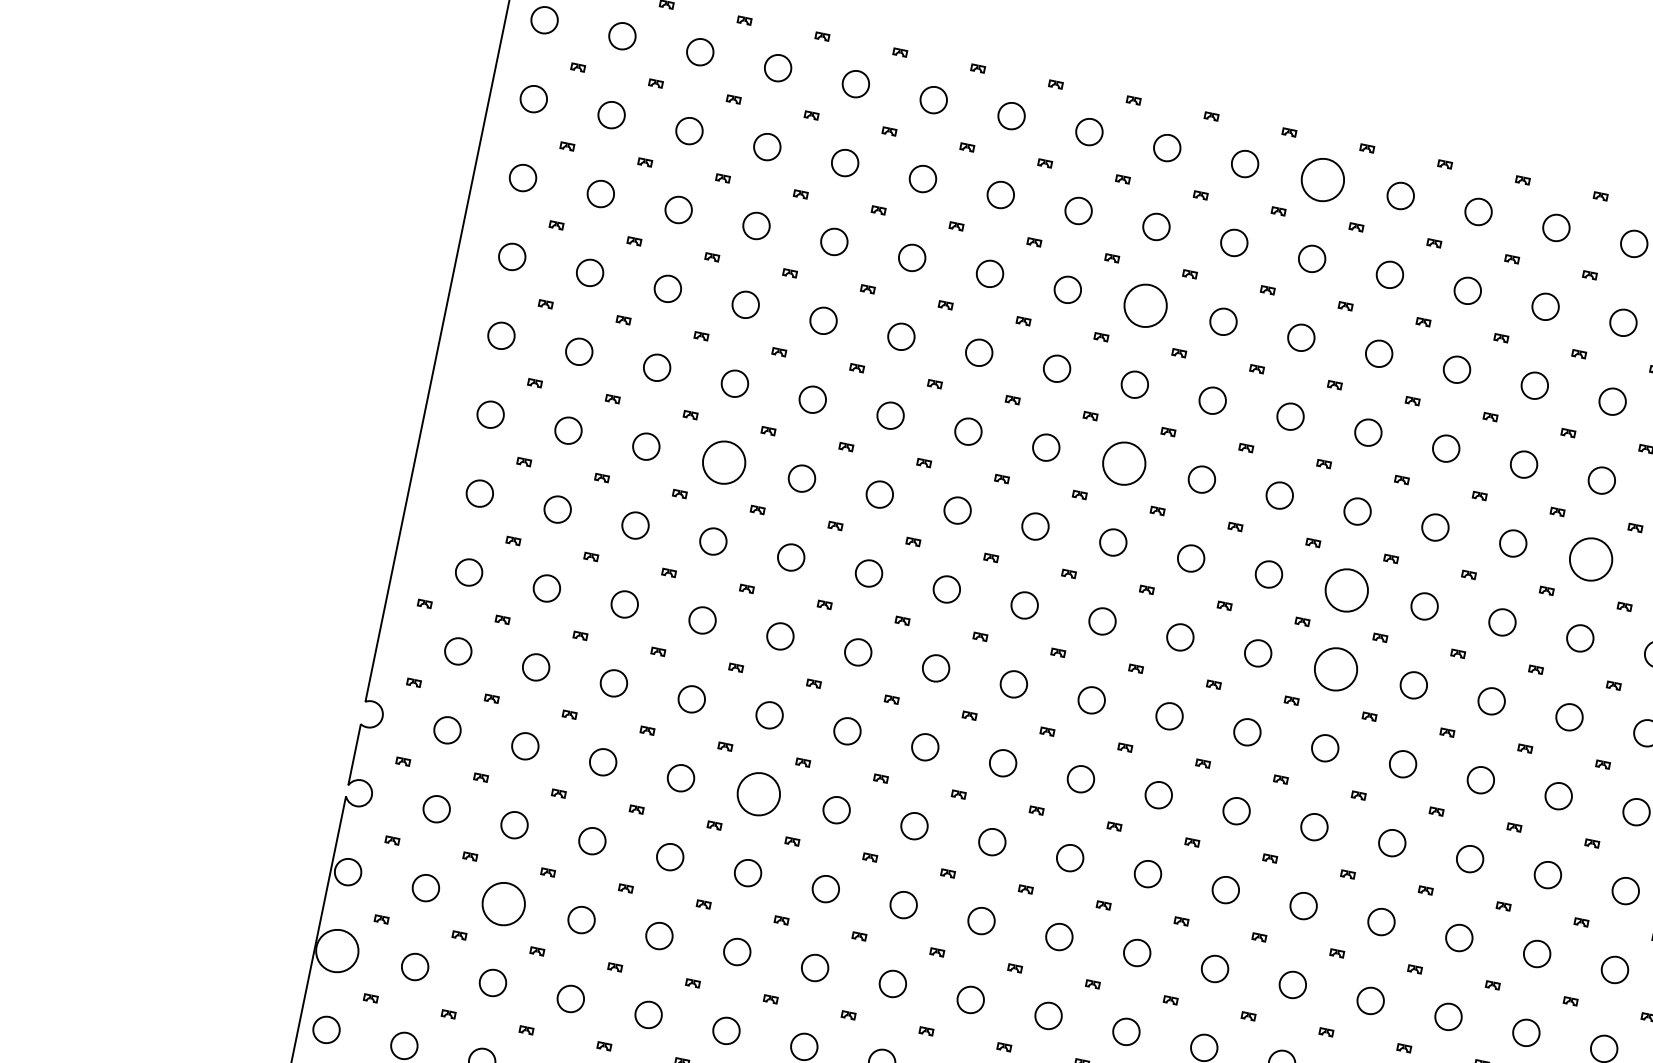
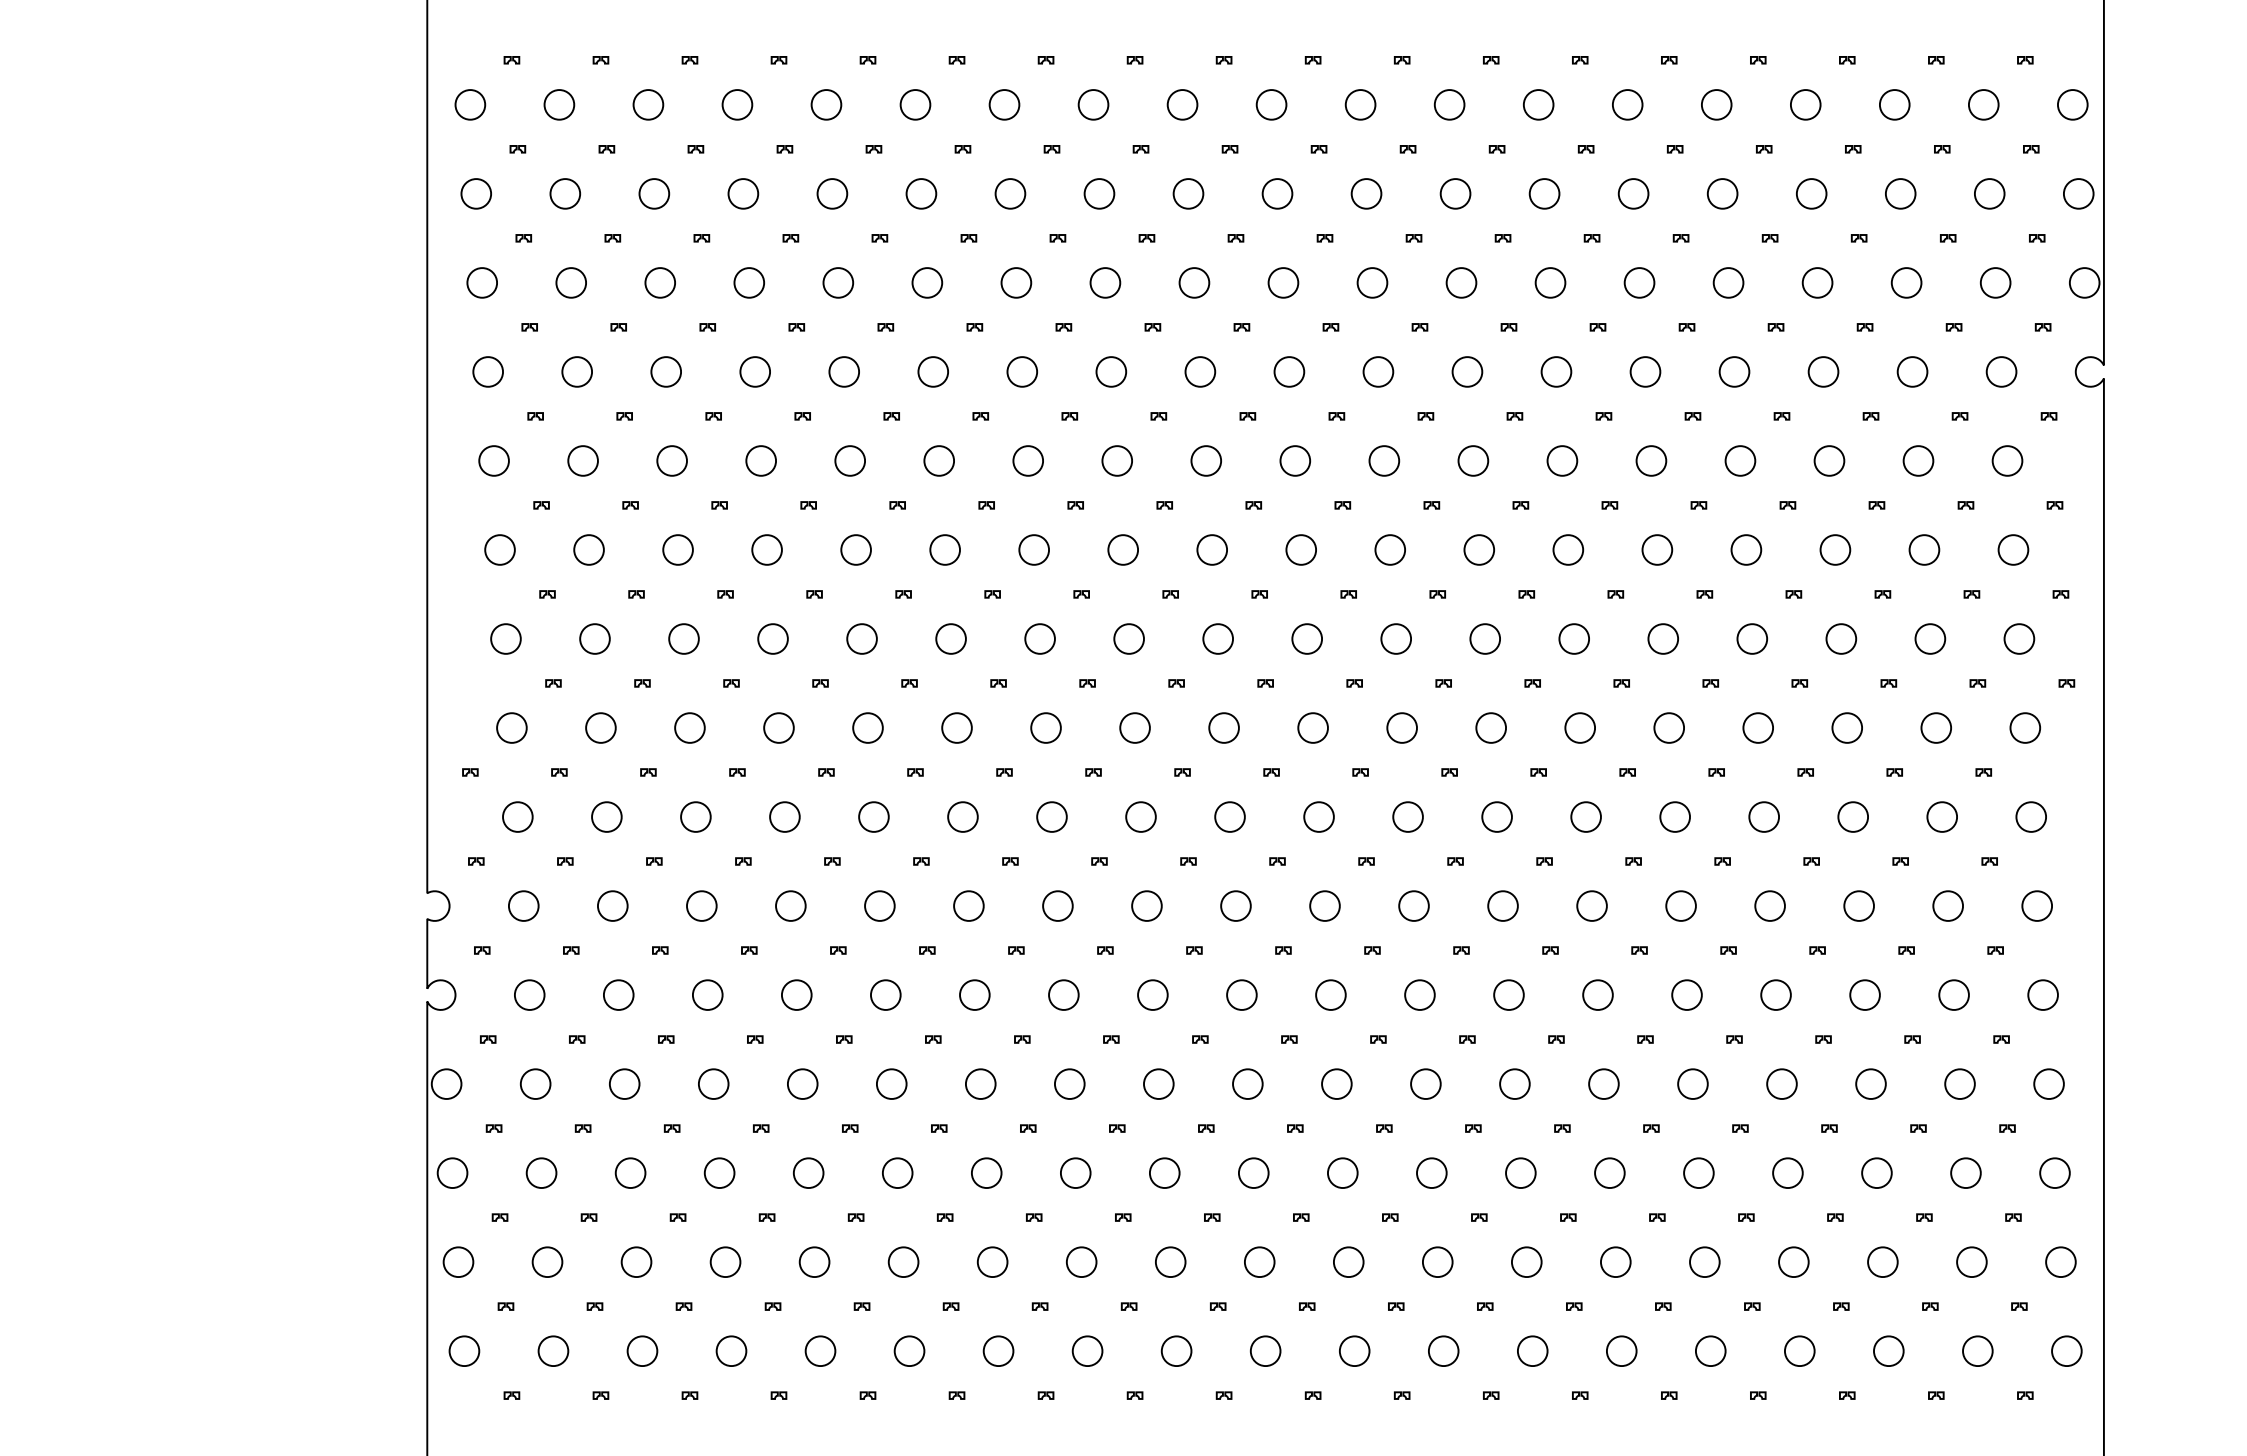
circle: (1322, 179) -> (1360, 104), size x0.62
circle: (1145, 305) -> (1194, 282), size x0.62
circle: (723, 462) -> (766, 549), size x0.62
circle: (1123, 463) -> (1205, 460), size x0.62
circle: (1591, 559) -> (1740, 460), size x0.62
circle: (1347, 590) -> (1479, 549), size x0.62
circle: (1336, 668) -> (1485, 638), size x0.62
circle: (758, 793) -> (879, 905), size x0.62
circle: (503, 903) -> (624, 1083), size x0.62
circle: (337, 951) -> (452, 1173), size x0.62

